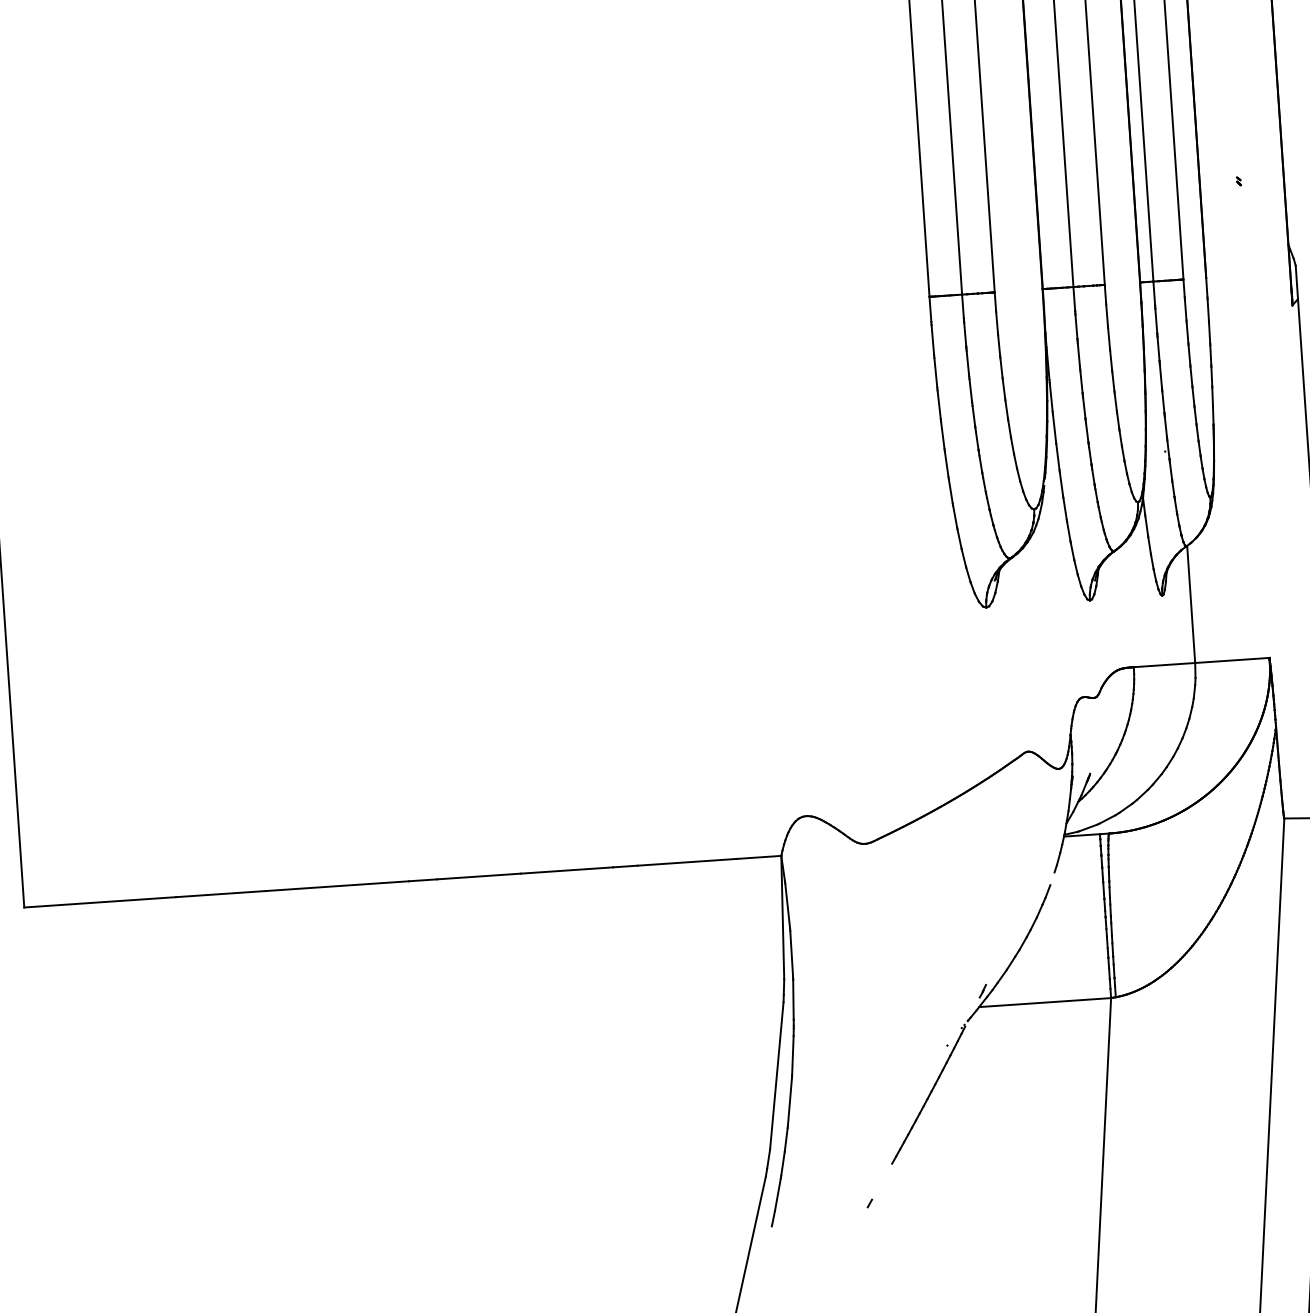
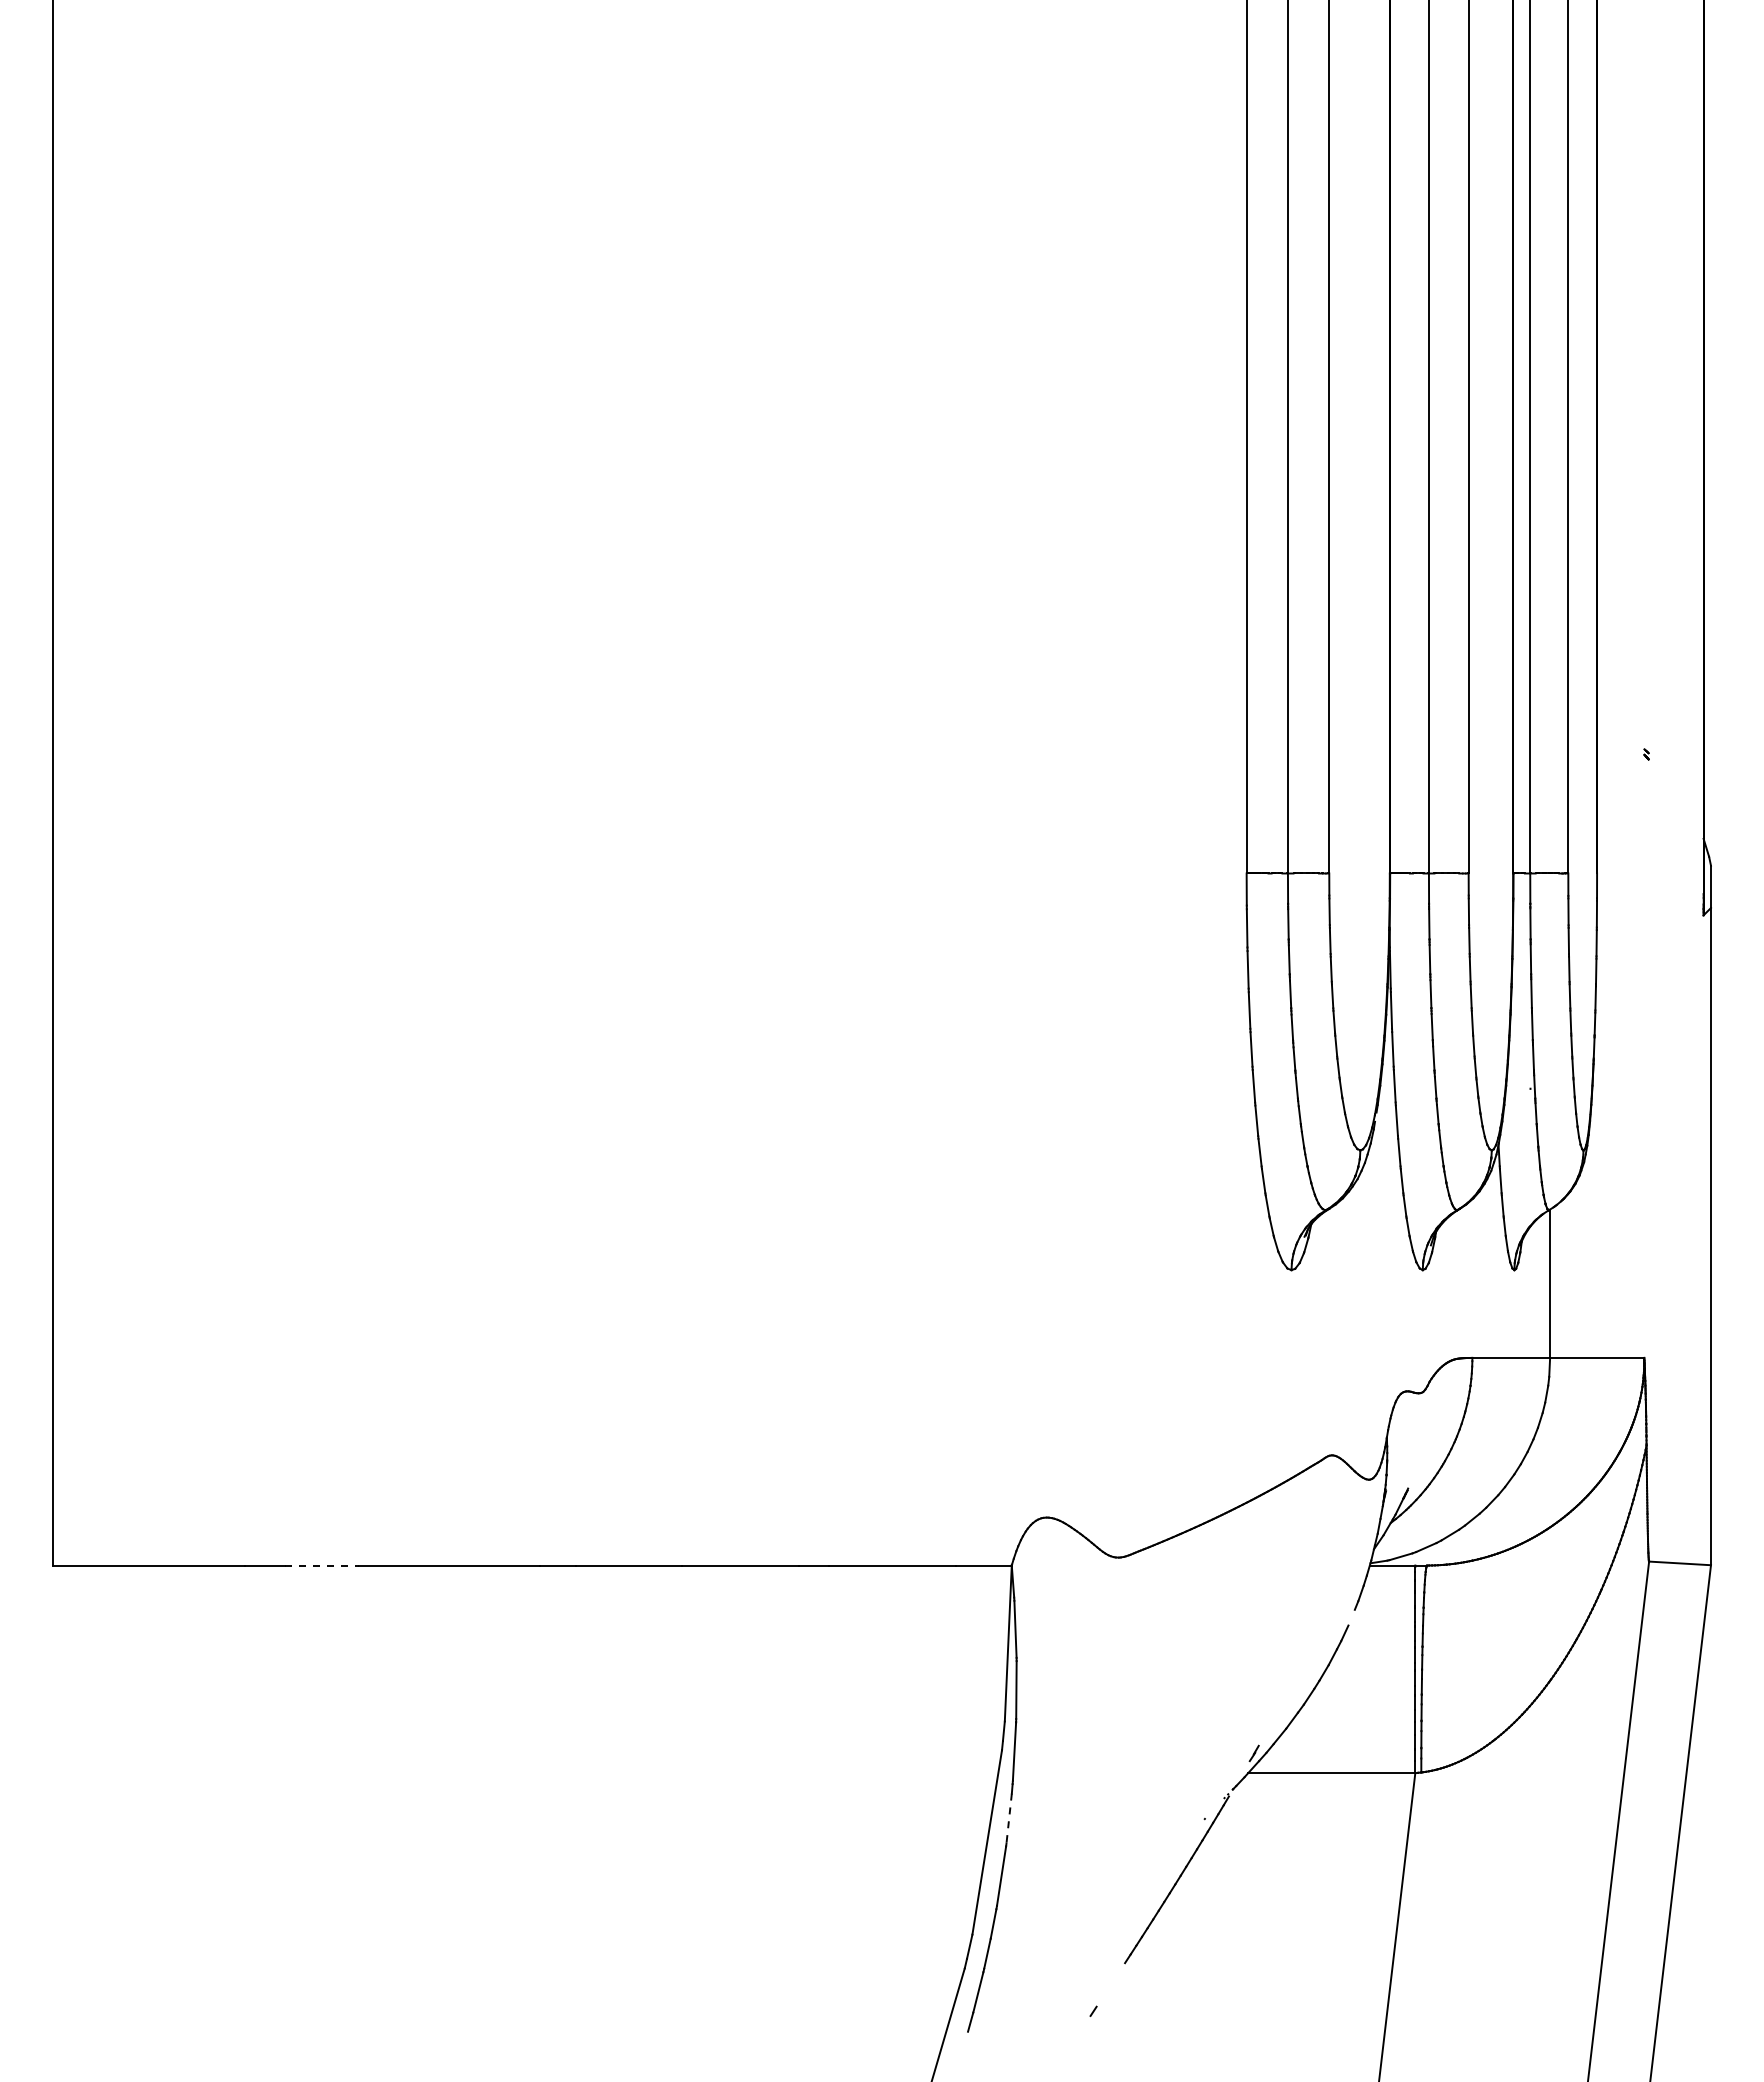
line: (237, 892) -> (322, 1565), solid -> dashed
line: (793, 1055) -> (1009, 1818), solid -> dashed

